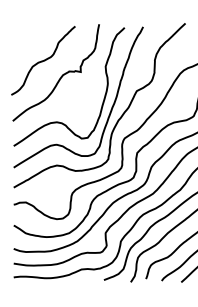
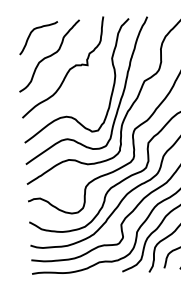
curve: (27, 36) -> (32, 32), added

